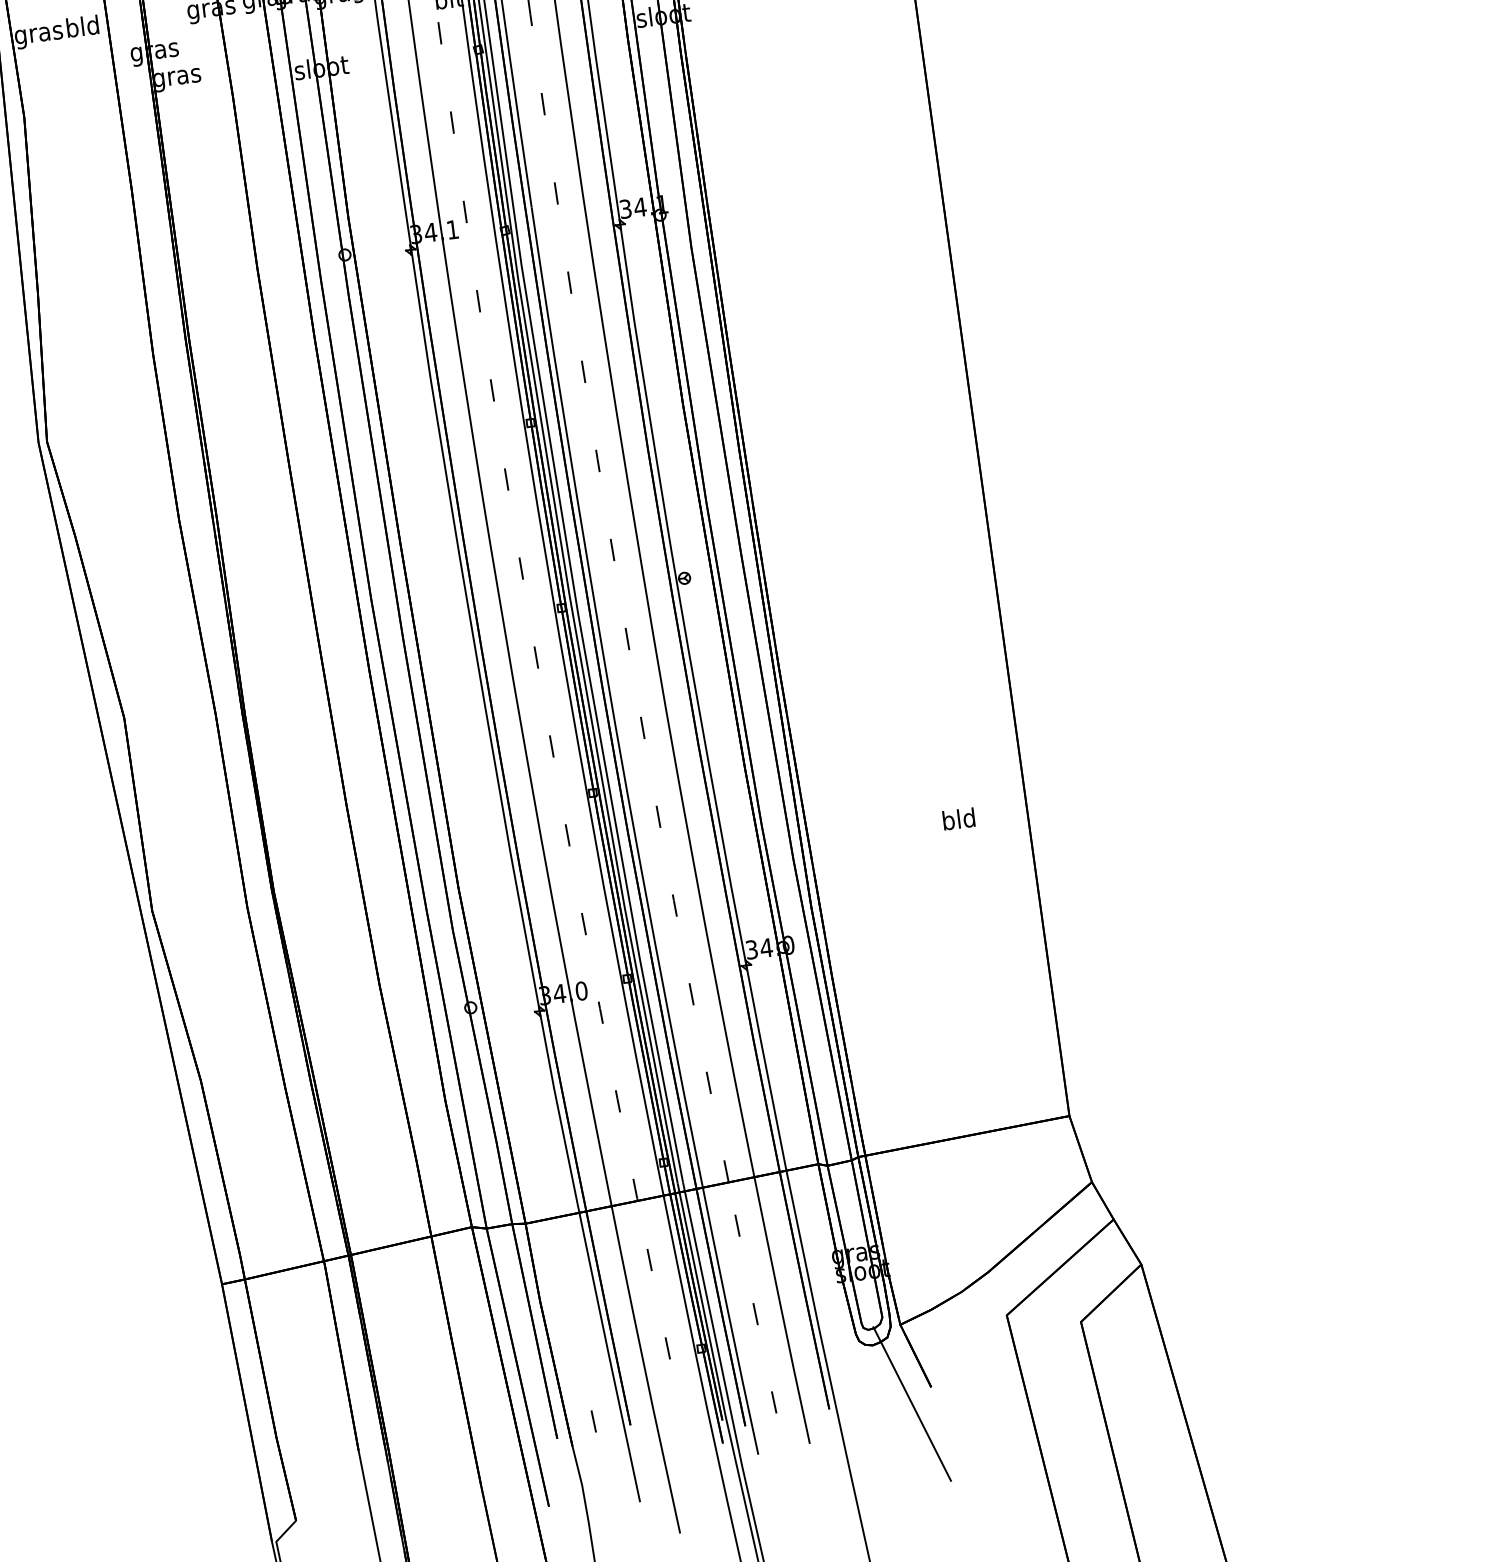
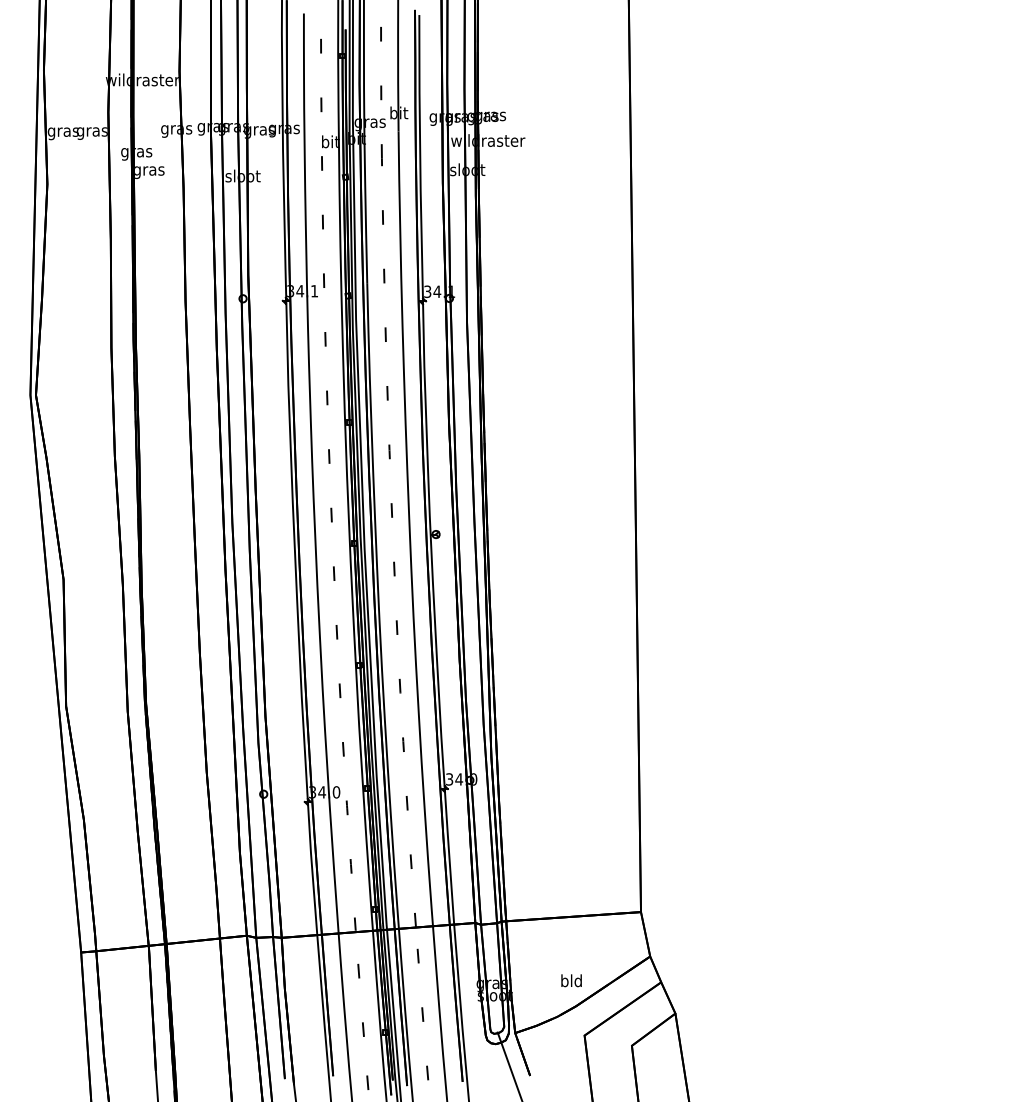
text: (81, 28) -> (91, 131), bld -> gras
text: (958, 818) -> (571, 980), moved
line: (593, 1421) -> (367, 1082), moved

